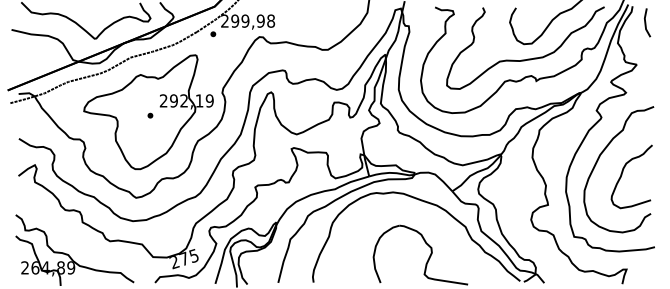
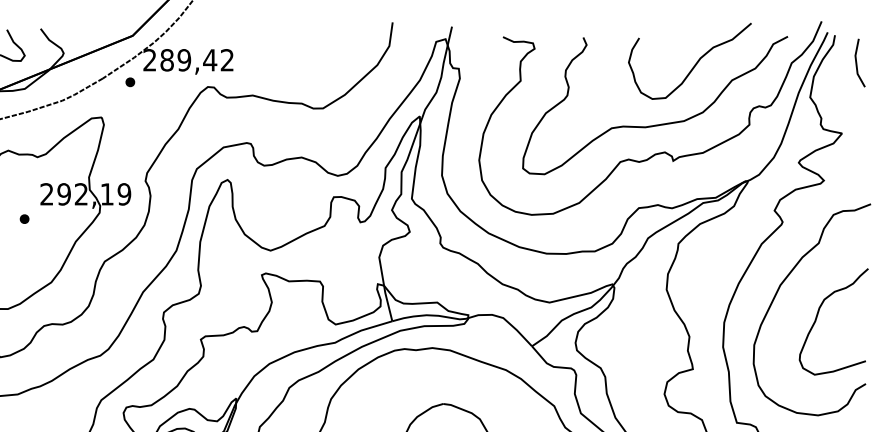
text: (253, 20) -> (197, 59), 299,98 -> 289,42

